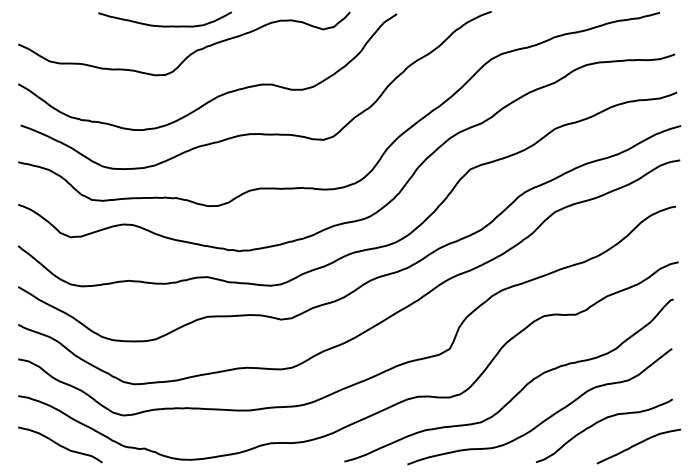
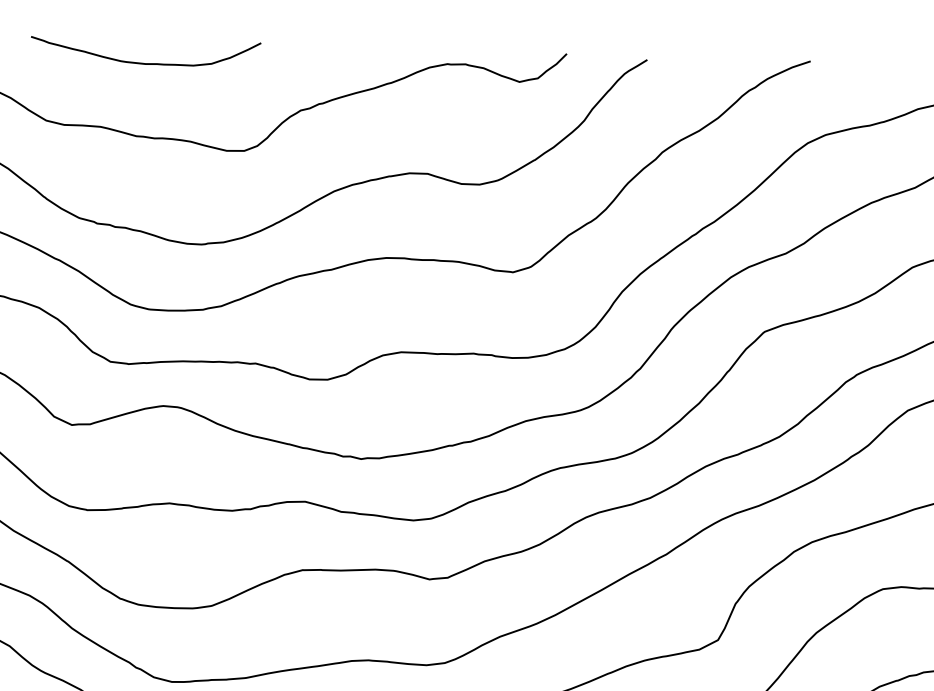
curve: (164, 25) -> (144, 62), moved

